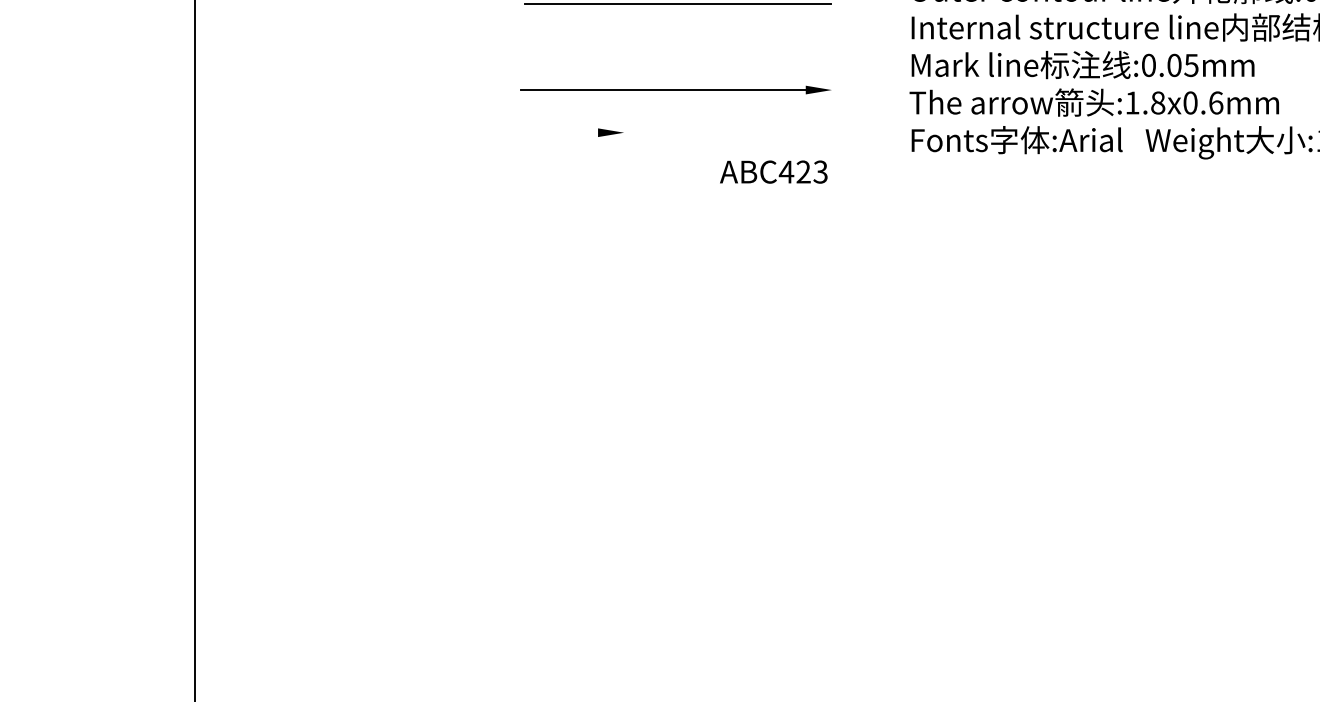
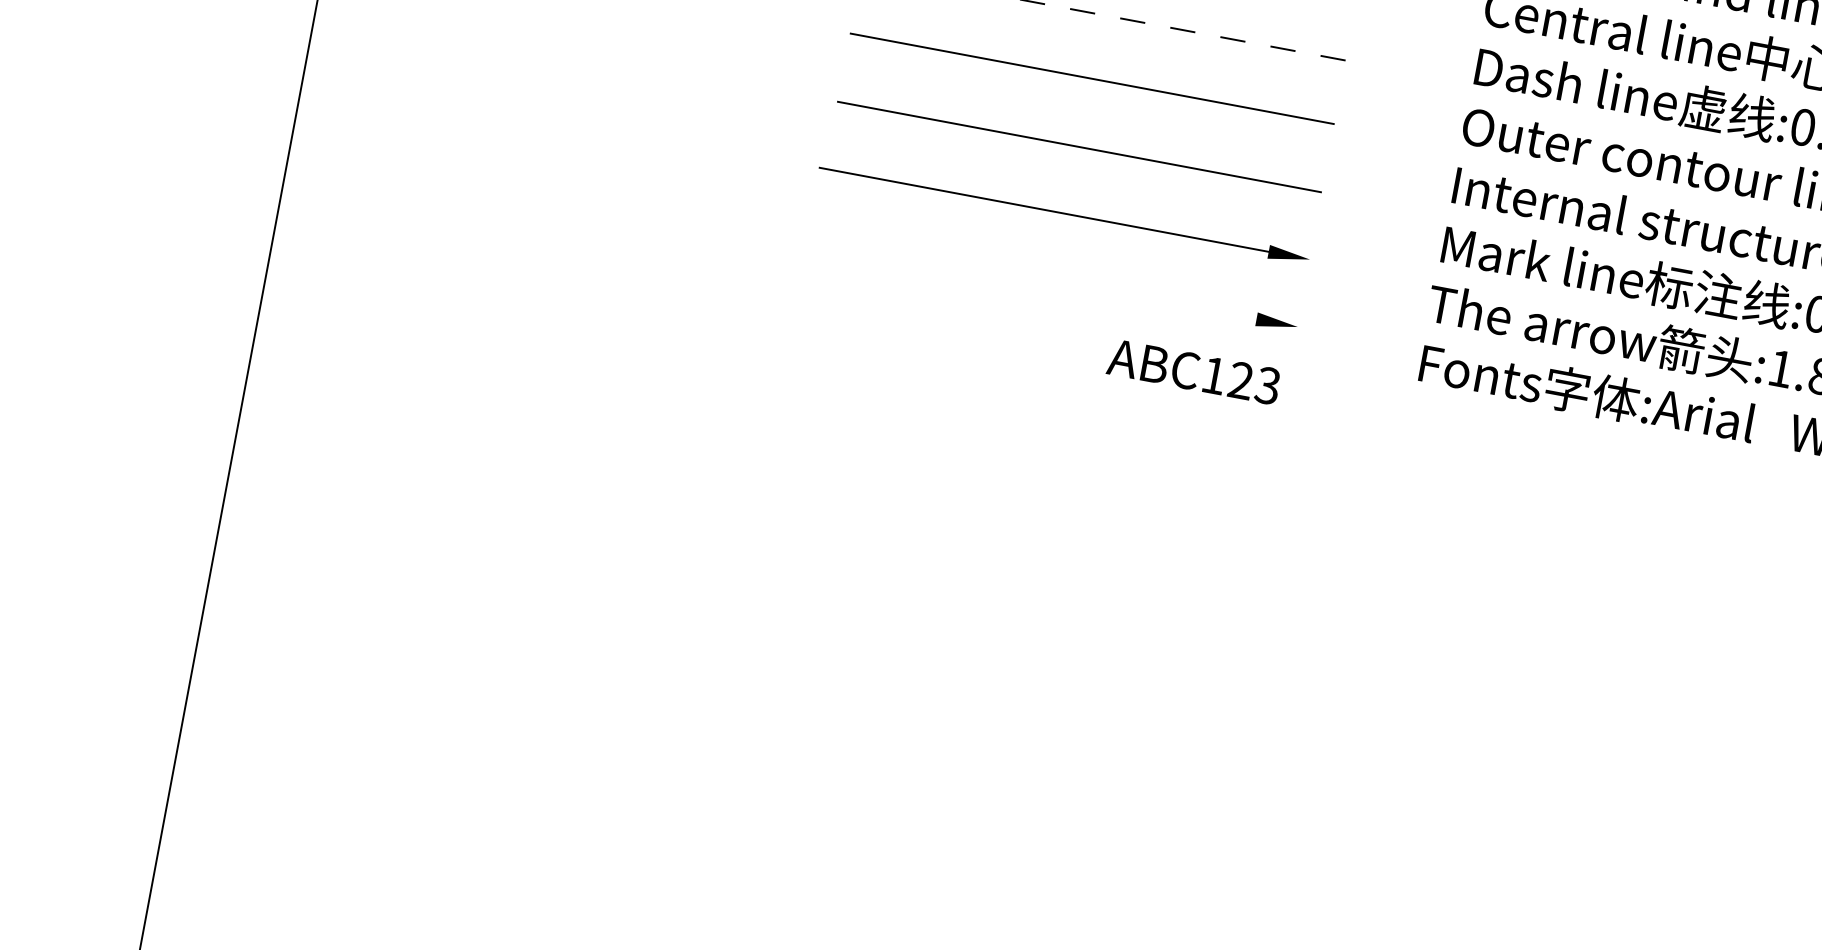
line: (677, 47) -> (1078, 146), added
part: (610, 132) -> (1276, 322), moved
text: (786, 171) -> (1214, 374), ABC423 -> ABC123

